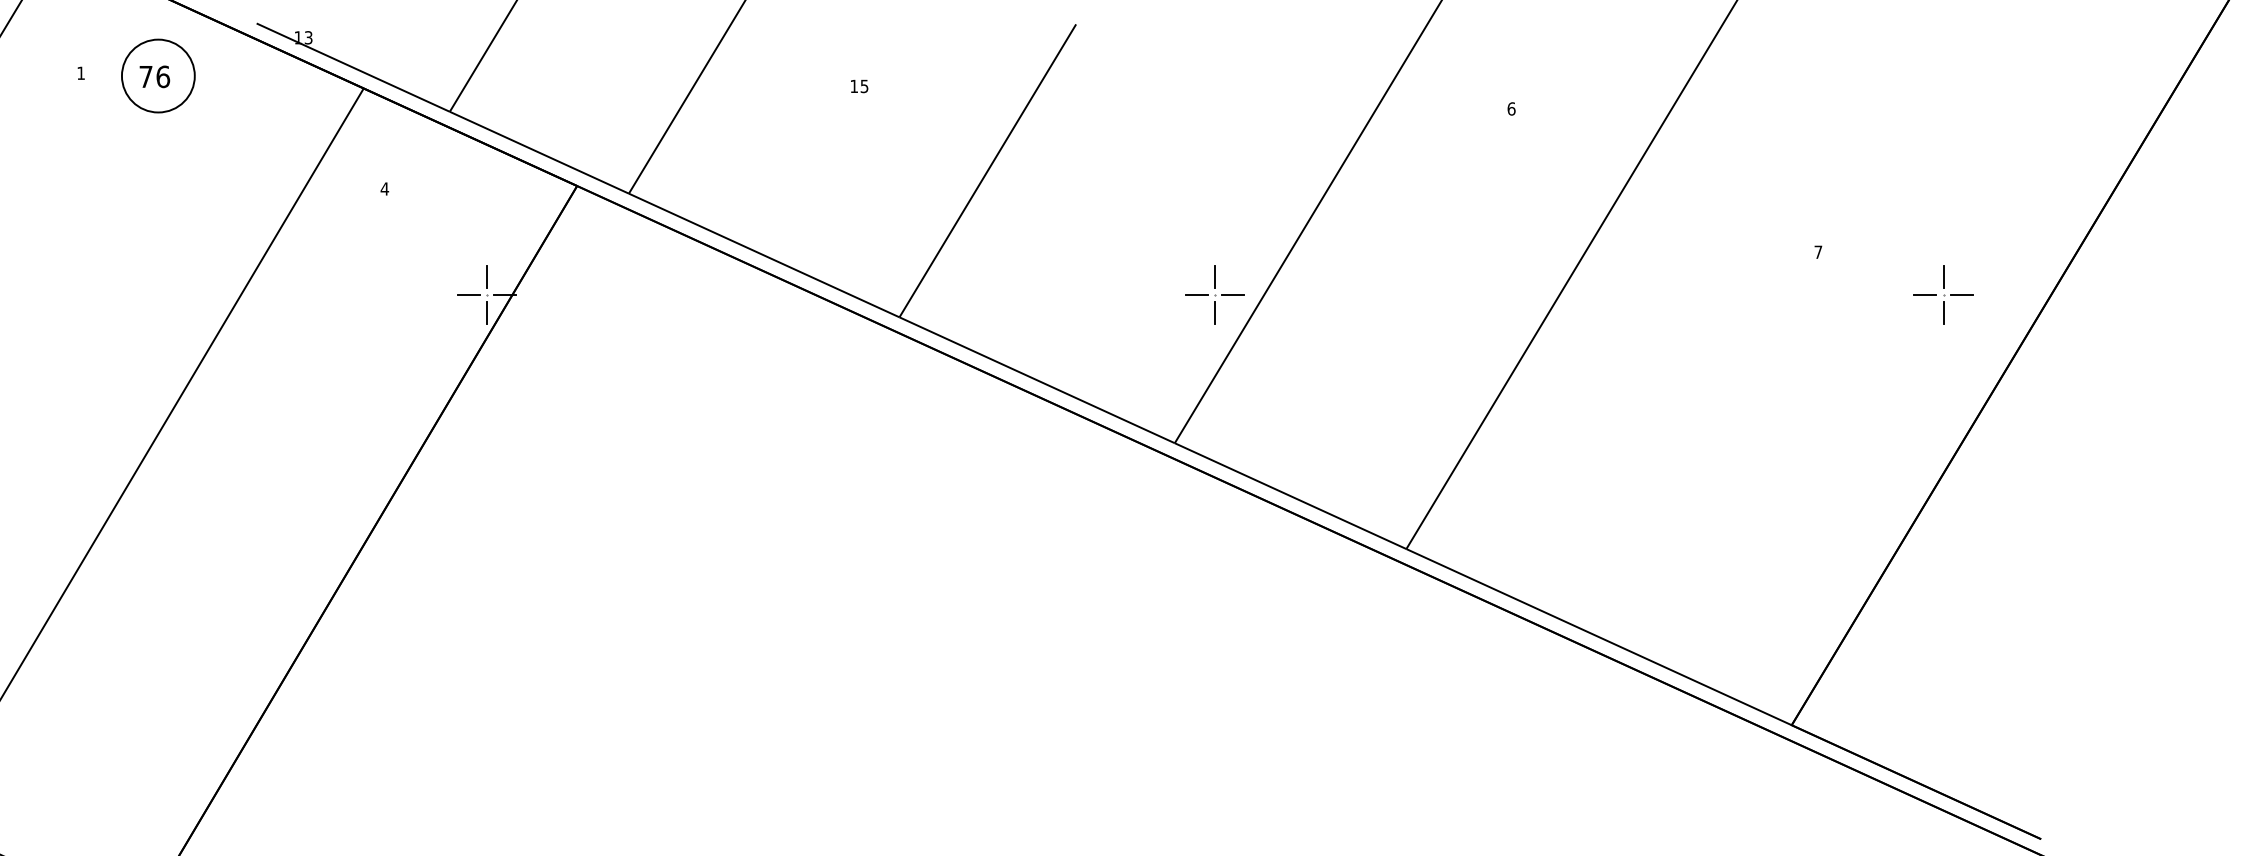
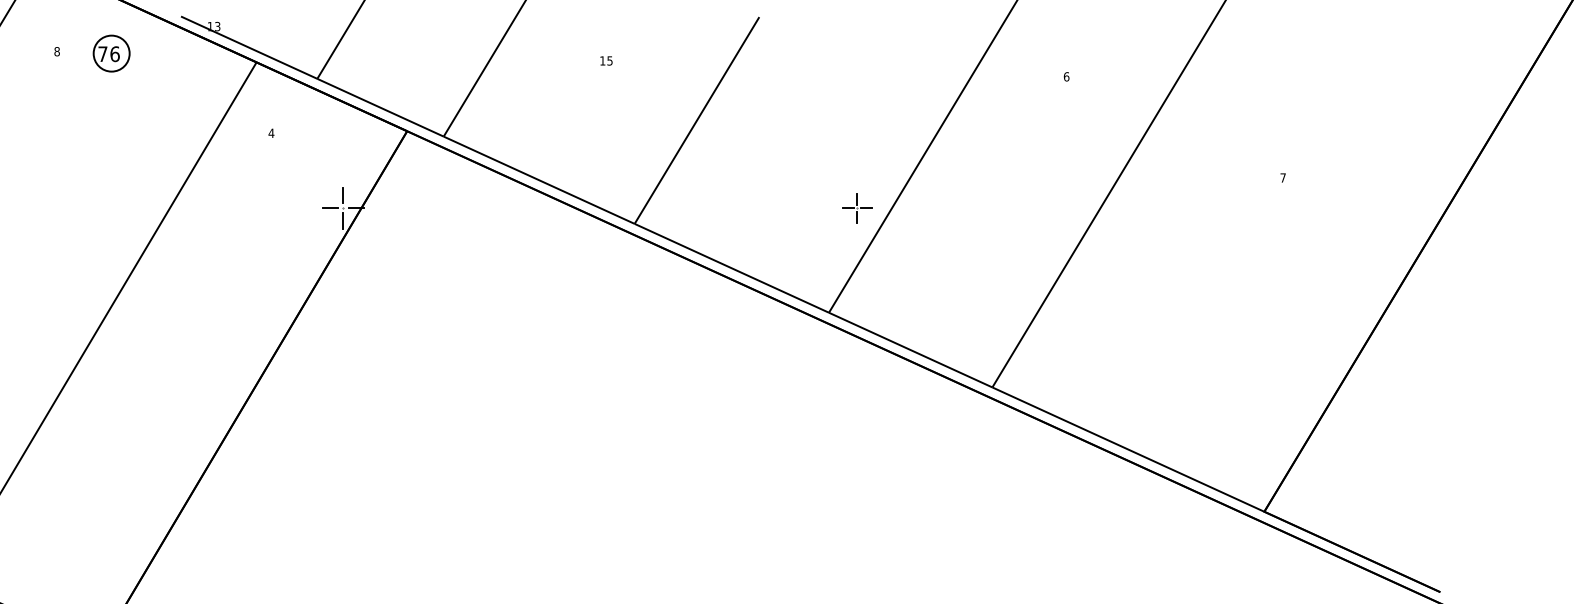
text: (80, 73) -> (56, 51), 1 -> 8
circle: (158, 75) -> (111, 53), size x0.7
part: (1215, 295) -> (857, 208), size x0.7
part: (1943, 295) -> (1371, 208), removed

